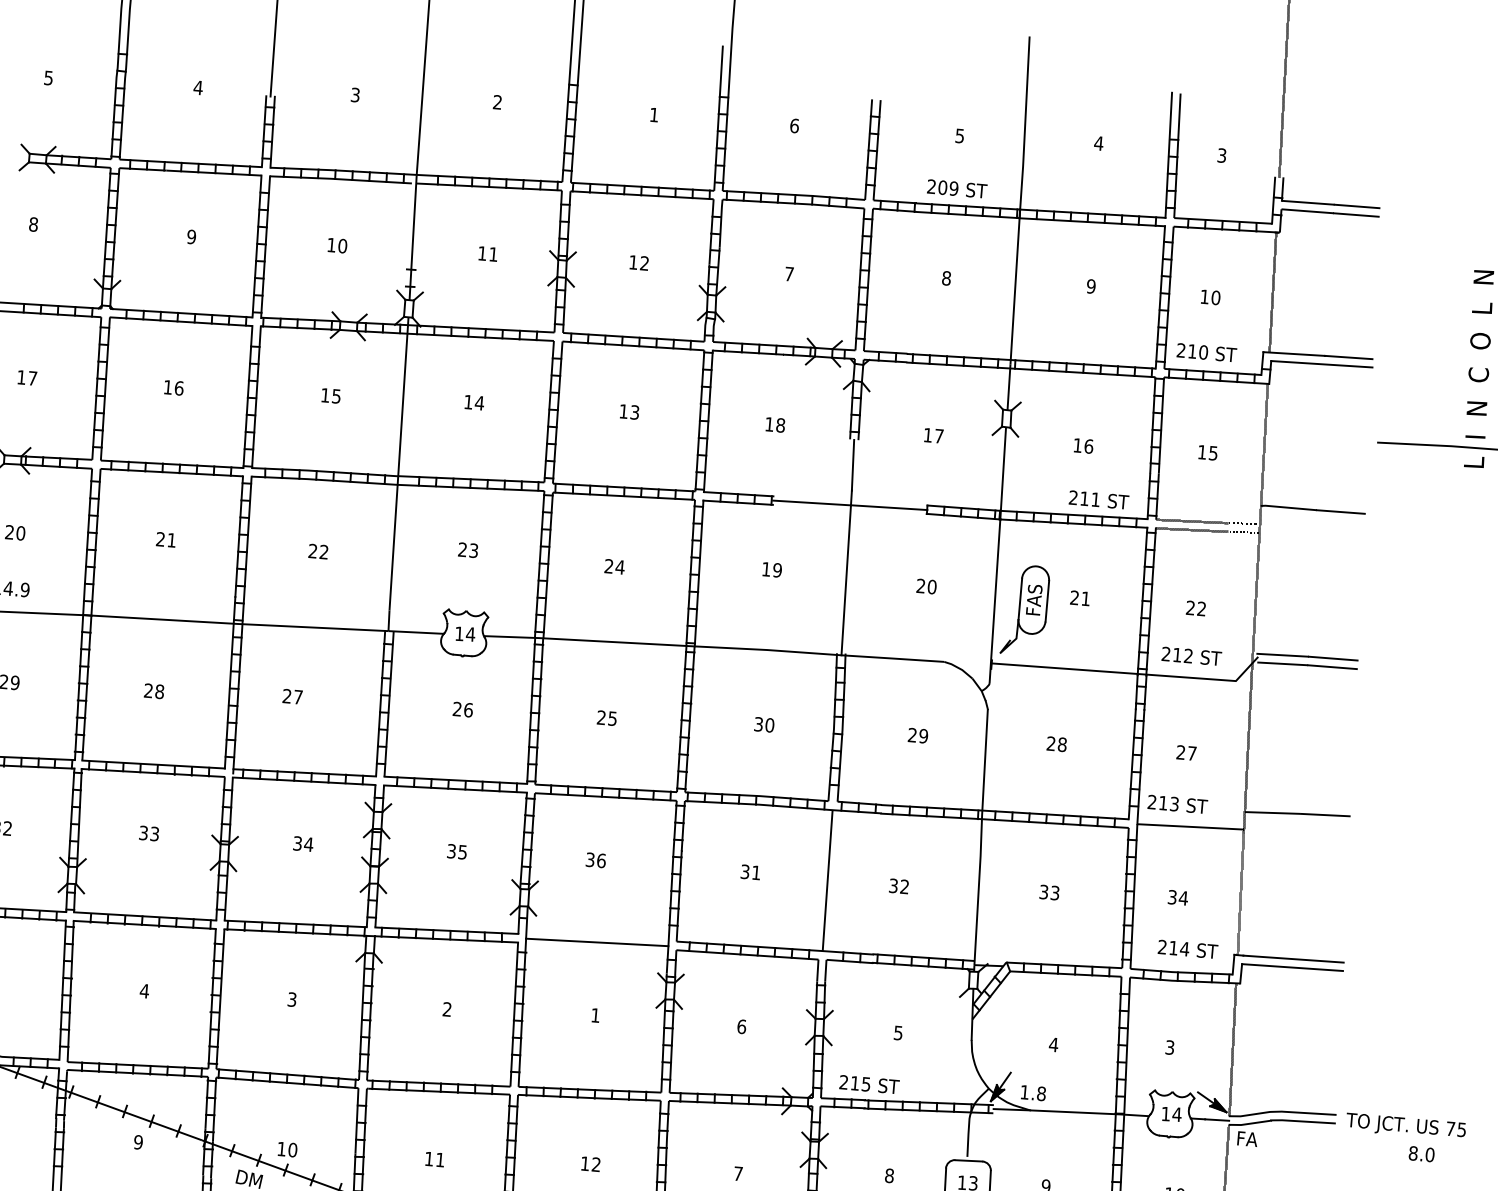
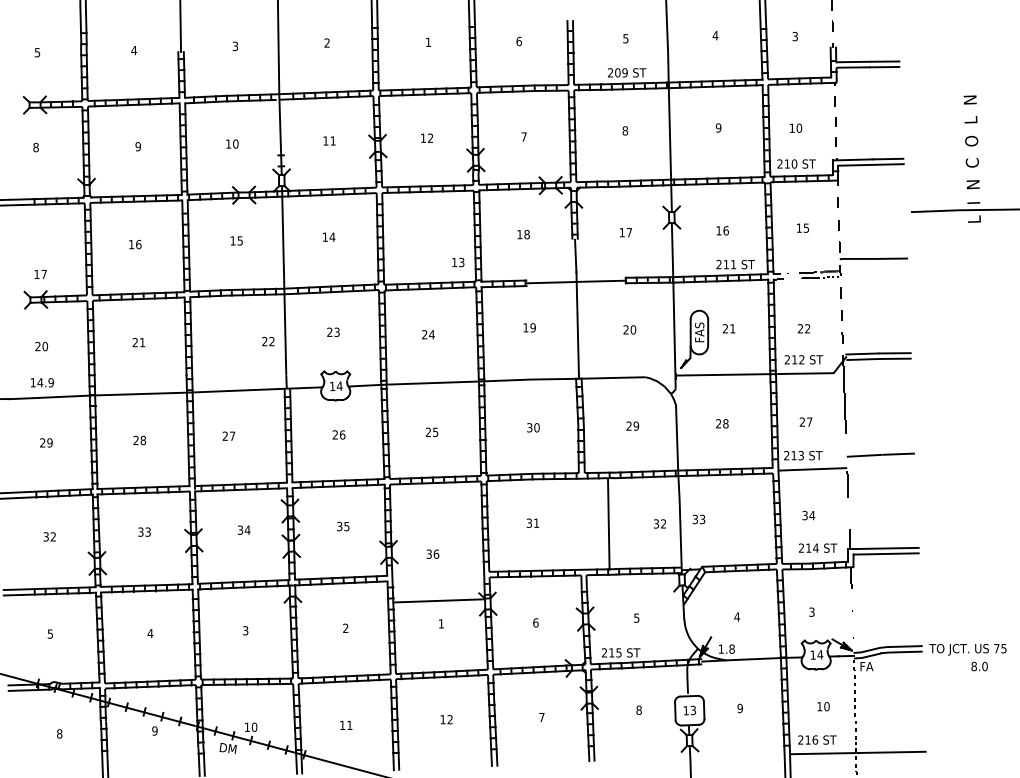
text: (27, 378) -> (40, 274), moved
text: (629, 412) -> (458, 262), moved
text: (318, 551) -> (268, 341), moved
text: (595, 859) -> (432, 553), moved
line: (827, 880) -> (608, 524), moved
text: (898, 885) -> (659, 523), moved
text: (1048, 892) -> (698, 519), moved
line: (597, 941) -> (439, 600), moved

